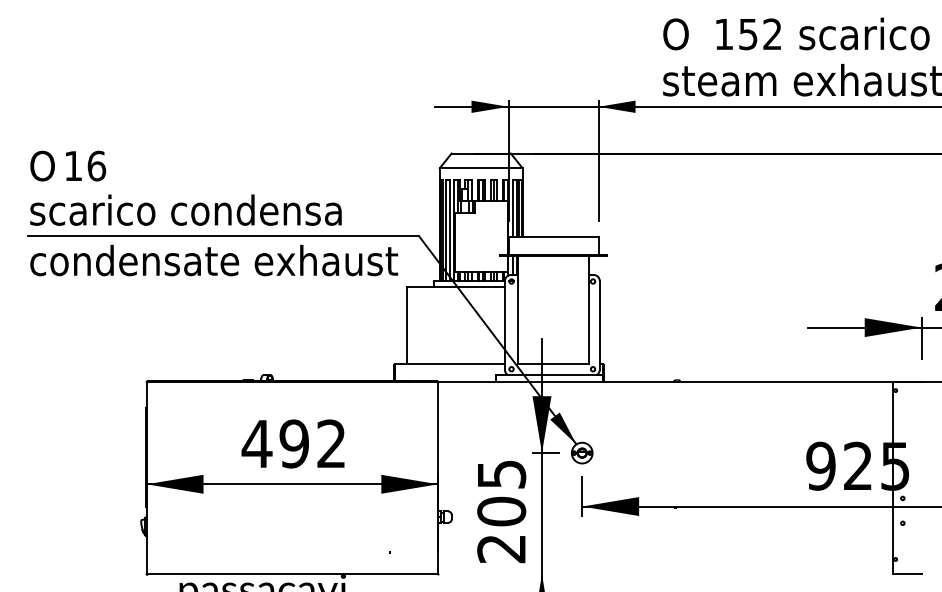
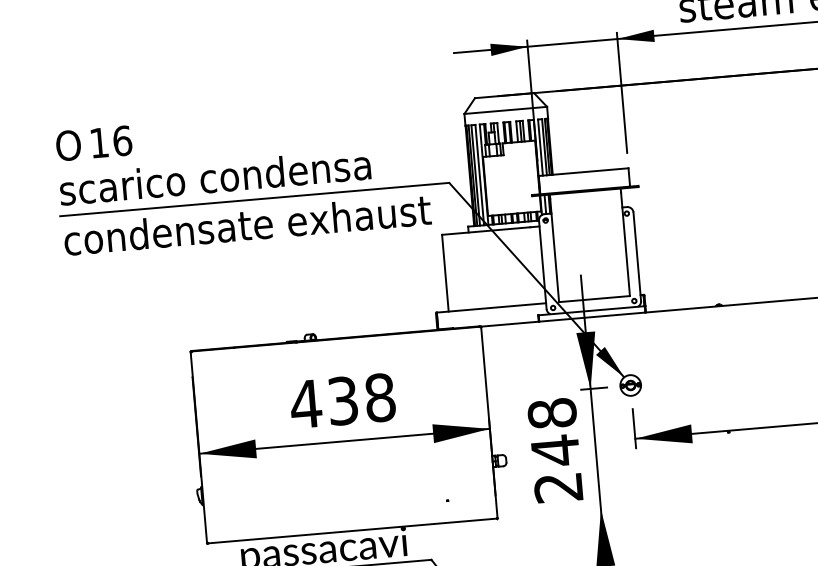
text: (312, 443) -> (361, 398), 492 -> 438
text: (501, 493) -> (553, 432), 205 -> 248

